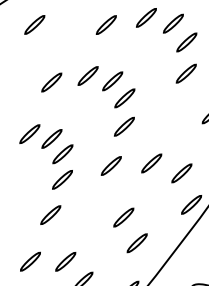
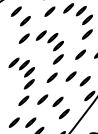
part: (54, 45) -> (25, 21), added
part: (171, 116) -> (80, 54), added
part: (90, 212) -> (42, 99), added

